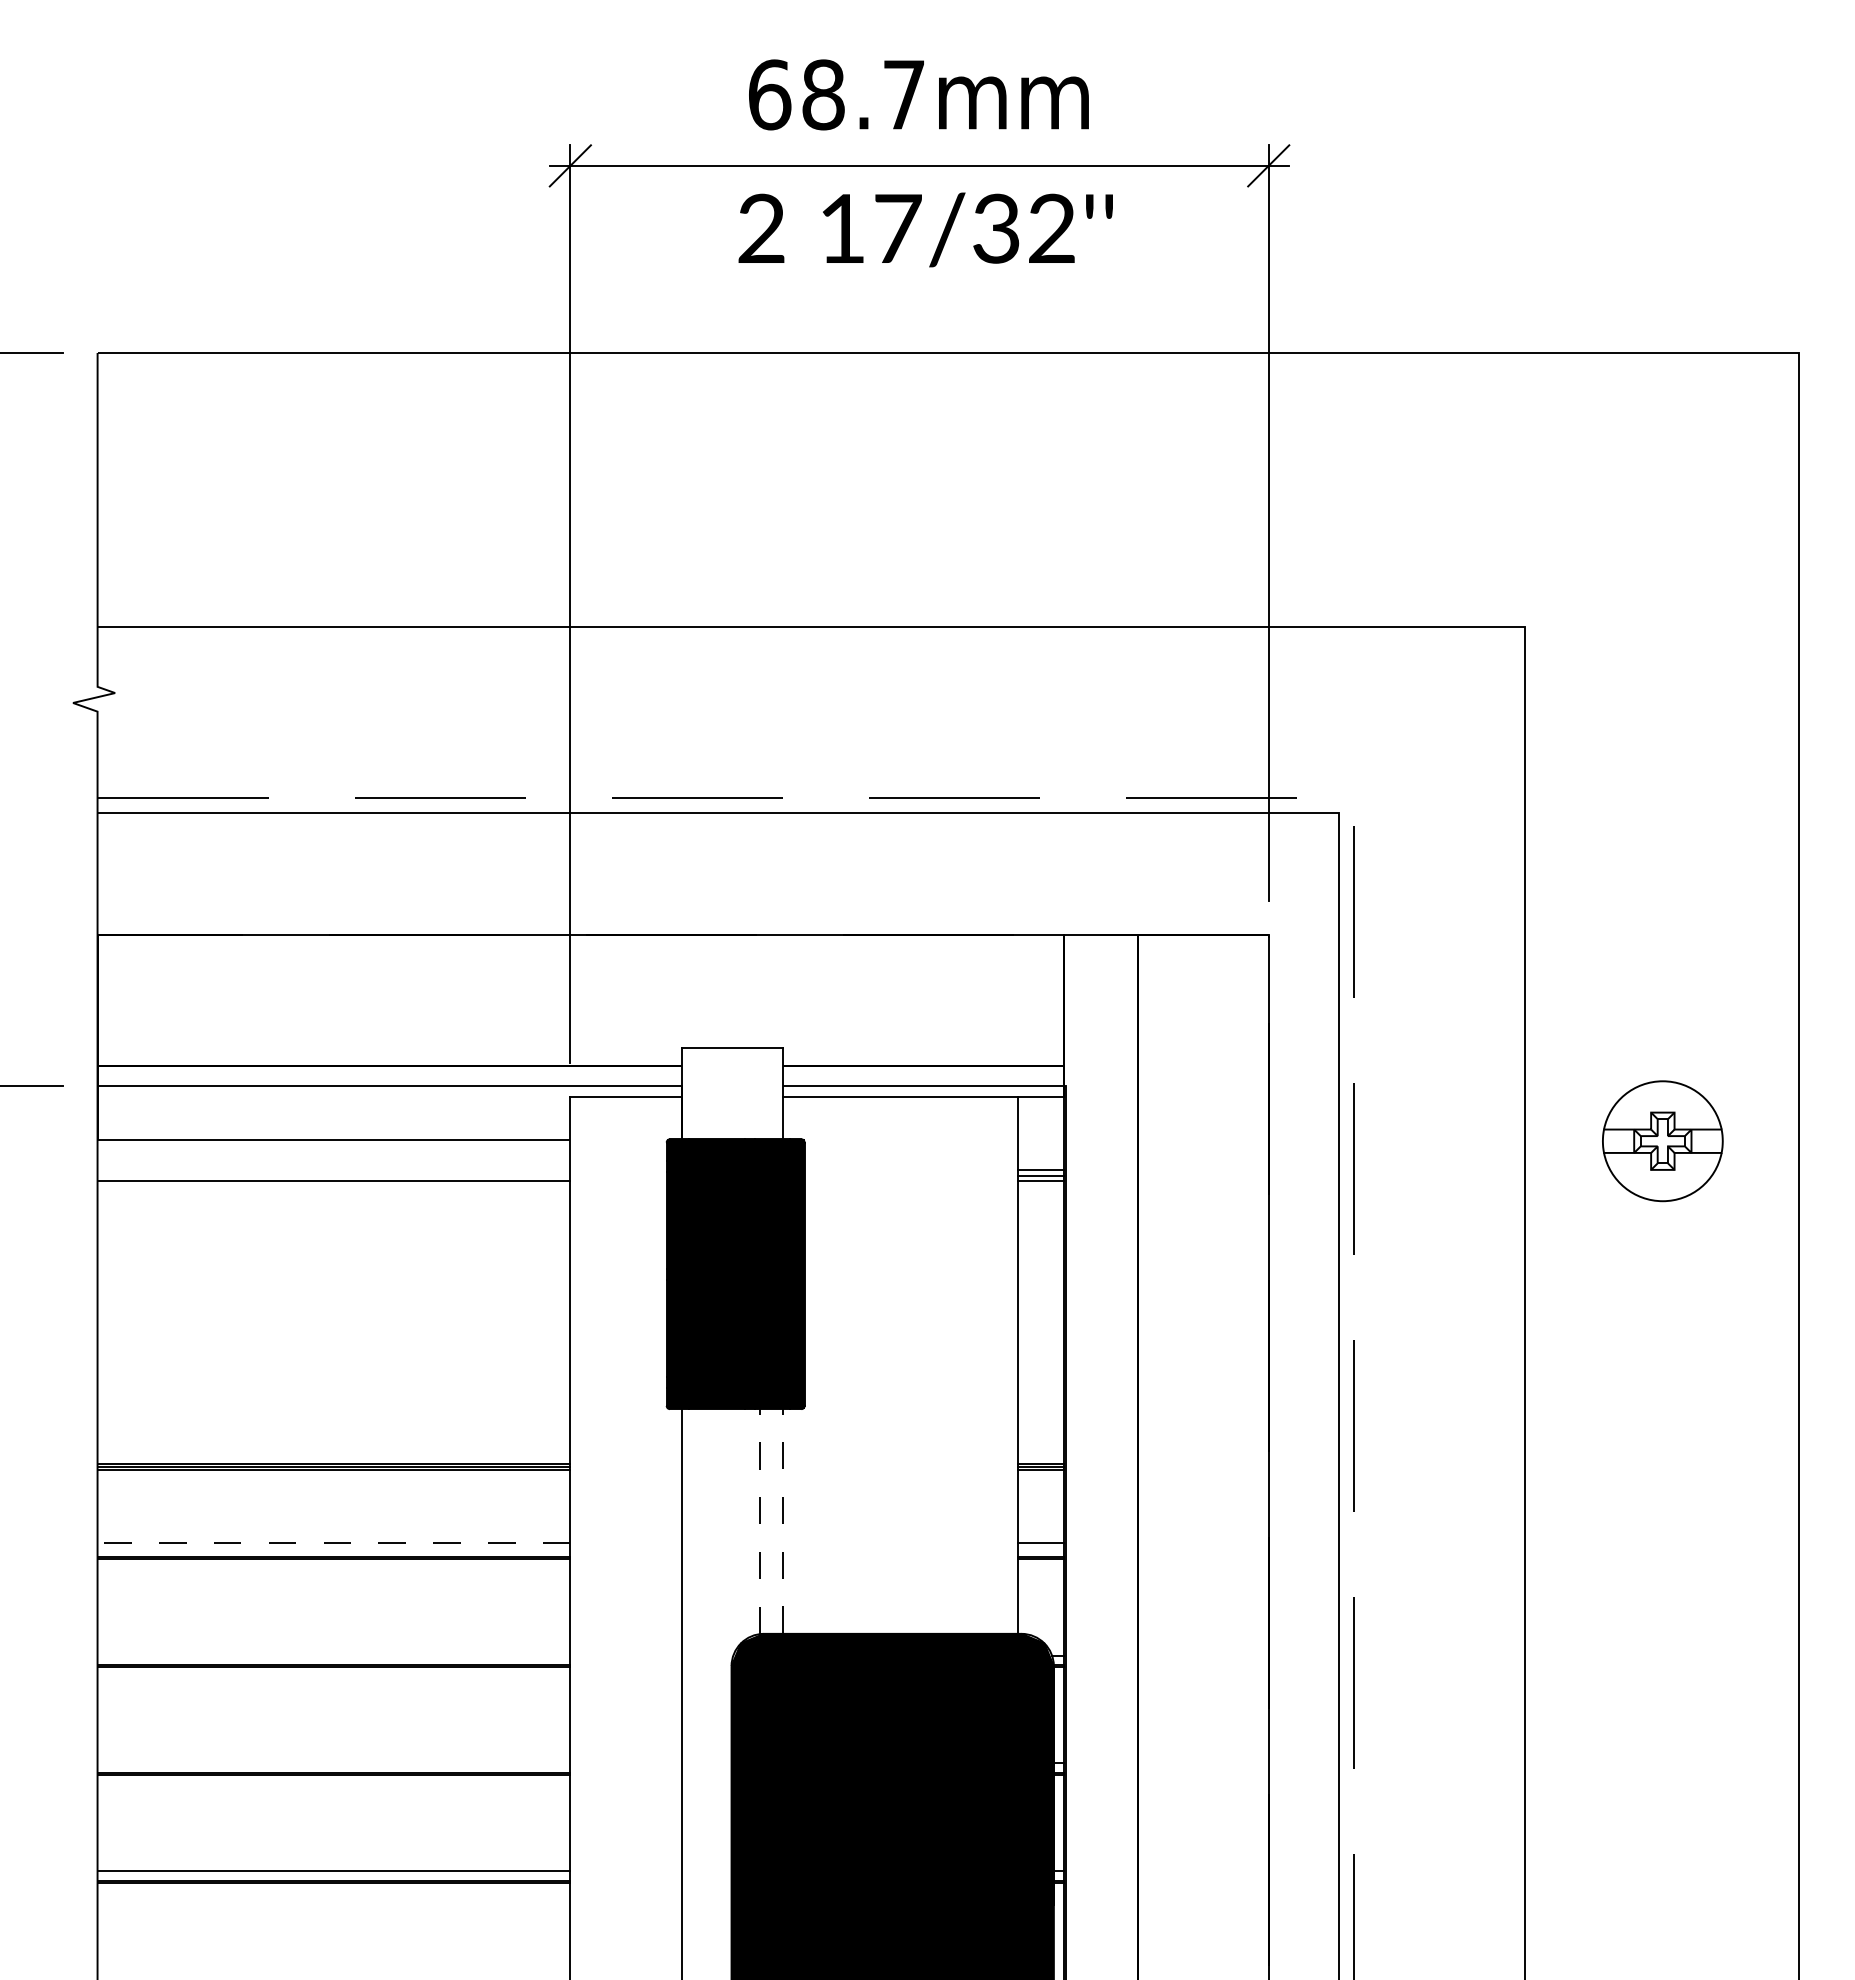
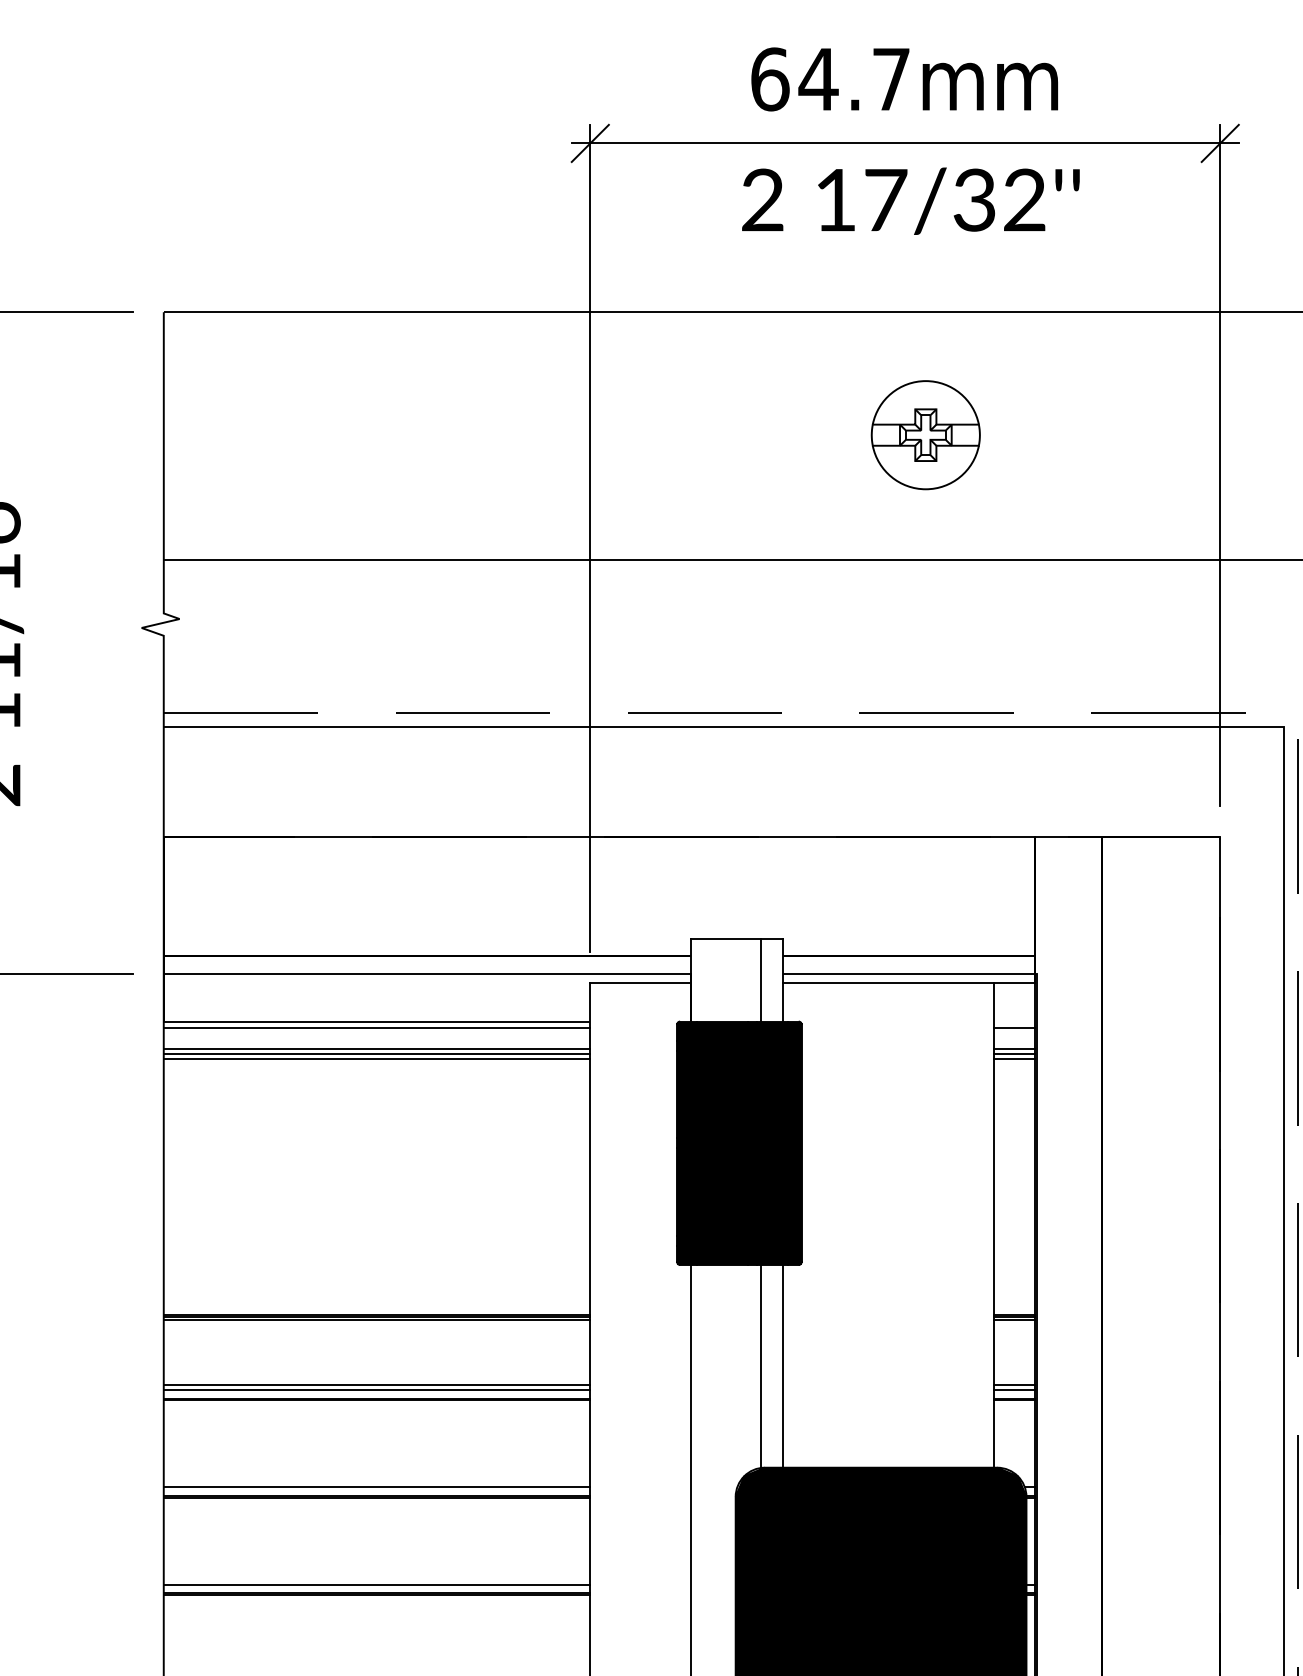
text: (823, 94) -> (818, 79), 68.7mm -> 64.7mm
part: (942, 489) -> (925, 435), added
line: (760, 1093) -> (761, 980), added
line: (333, 1146) -> (376, 1028), added
line: (1040, 1146) -> (1014, 1028), added
line: (333, 1170) -> (376, 1049), added
line: (333, 1175) -> (376, 1054), added
line: (760, 1521) -> (761, 1366), dashed -> solid
line: (783, 1521) -> (782, 1366), dashed -> solid
line: (333, 1542) -> (376, 1385), dashed -> solid
line: (333, 1547) -> (376, 1389), added
line: (1040, 1547) -> (1014, 1389), added
line: (333, 1655) -> (376, 1487), added
line: (333, 1763) -> (376, 1584), added

